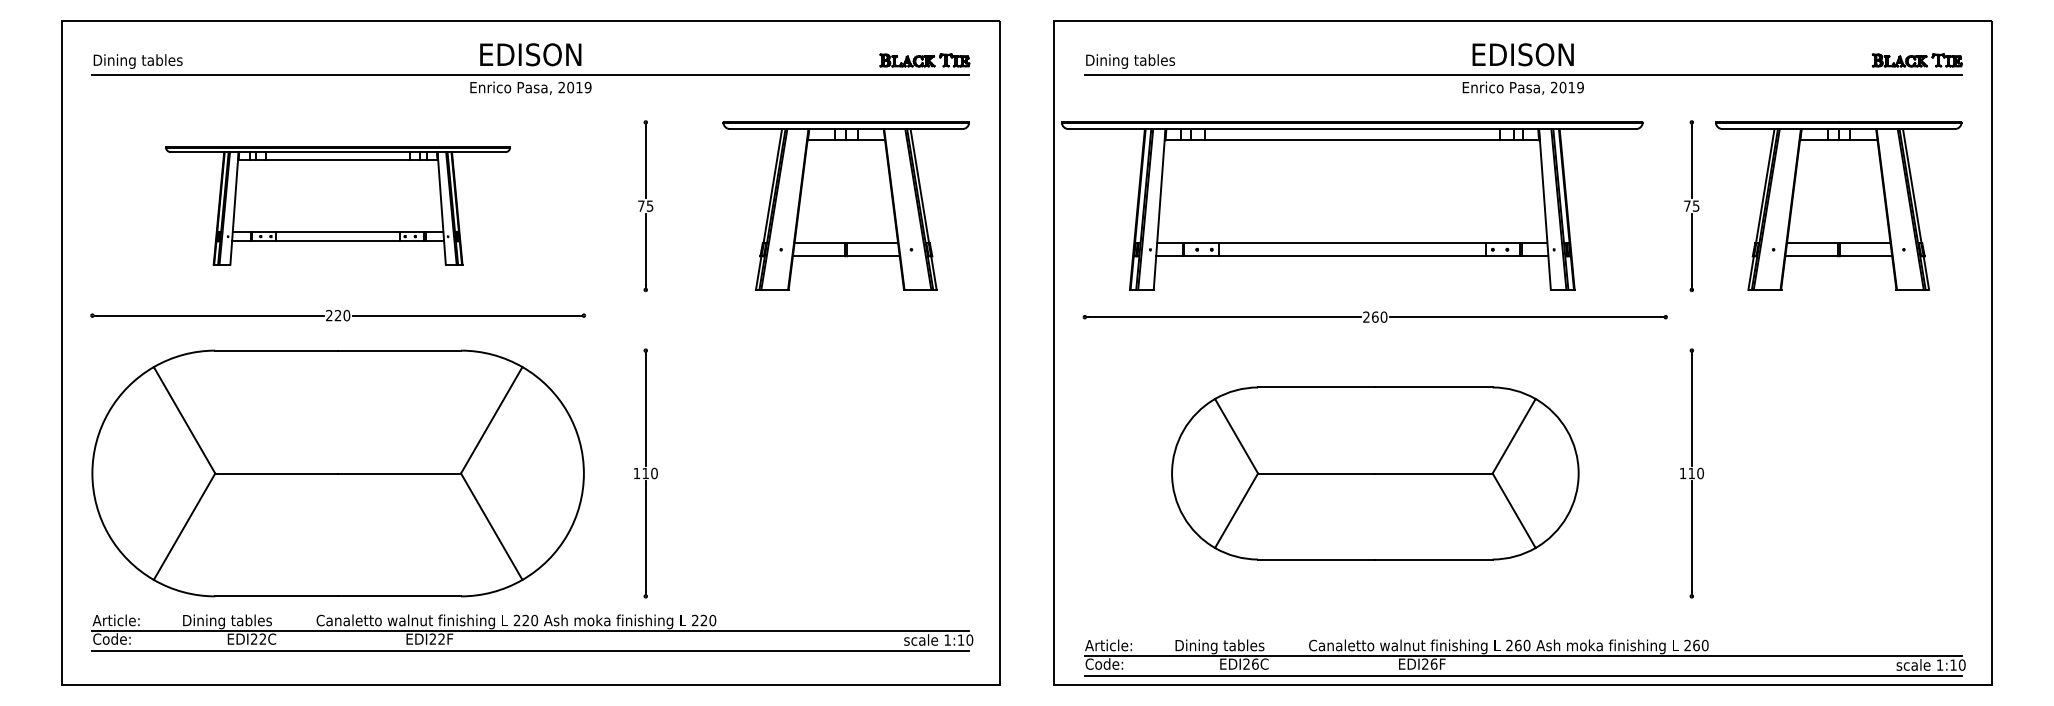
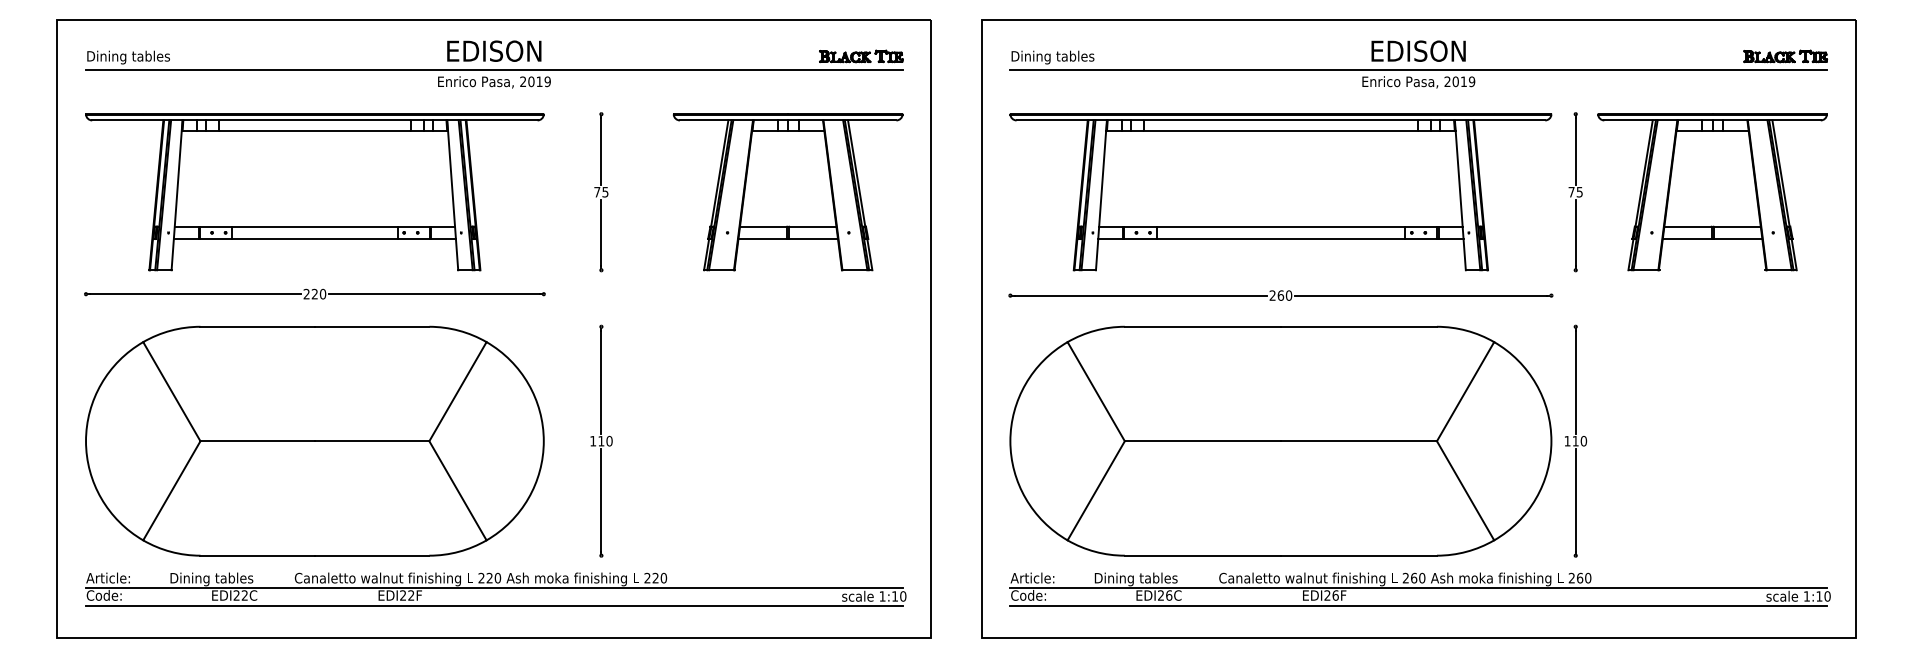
part: (337, 205) -> (314, 191), size x1.43
part: (1352, 205) -> (1281, 191), moved
part: (1375, 473) -> (1281, 441), size x1.43
part: (1524, 657) -> (1419, 589), moved

